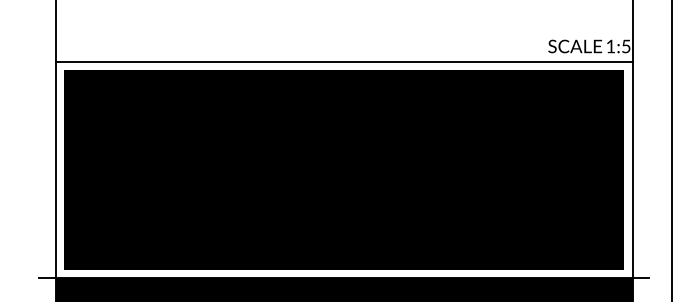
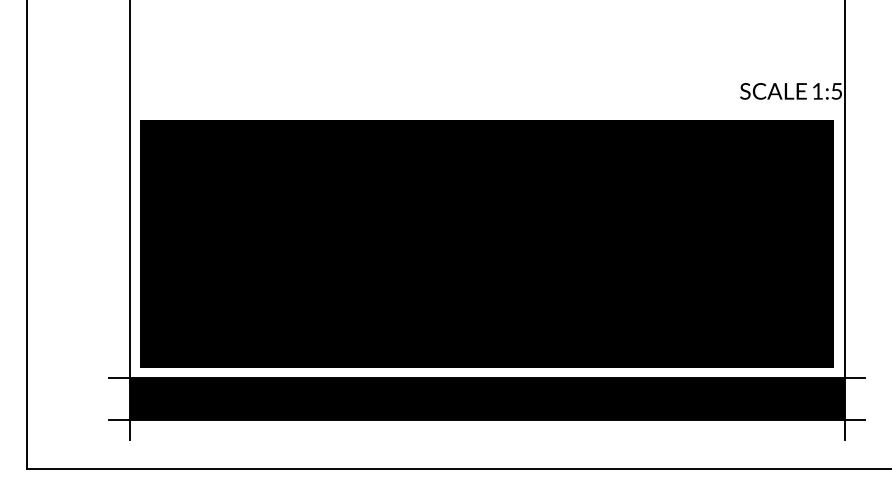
line: (344, 61) -> (487, 109), removed

